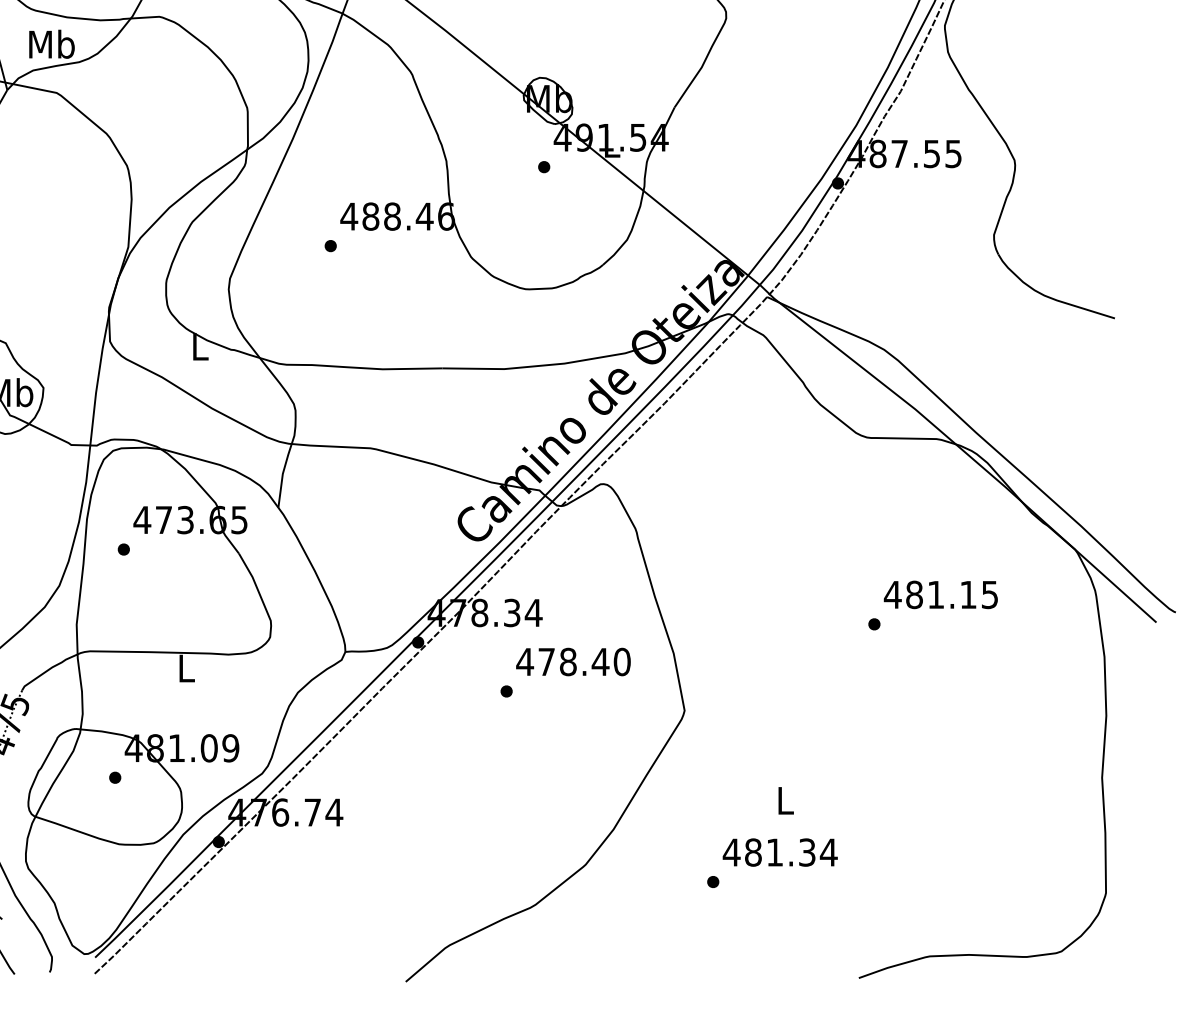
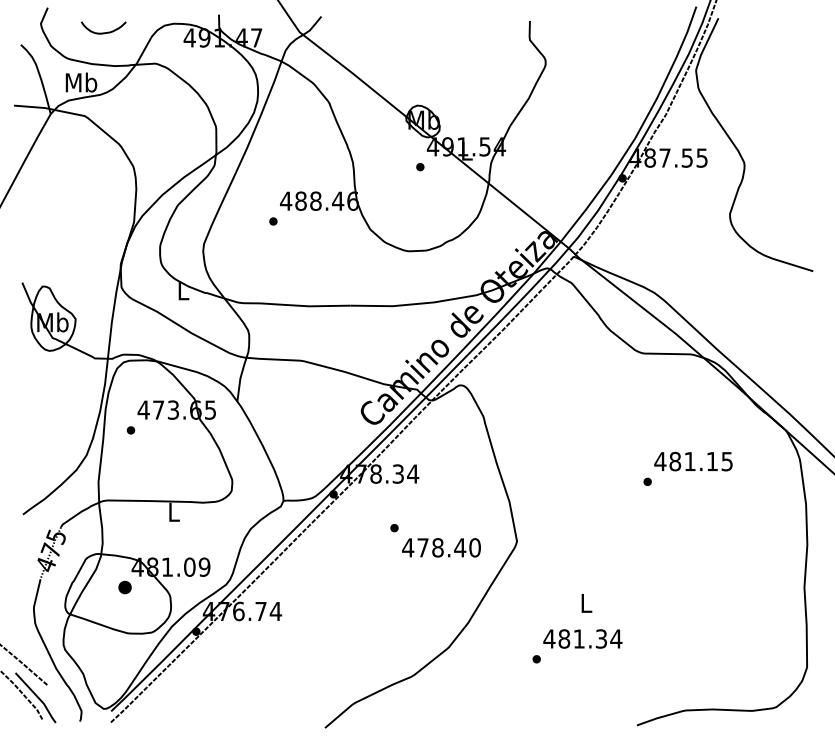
text: (573, 661) -> (441, 547), moved
part: (114, 777) -> (124, 587), size x1.6

